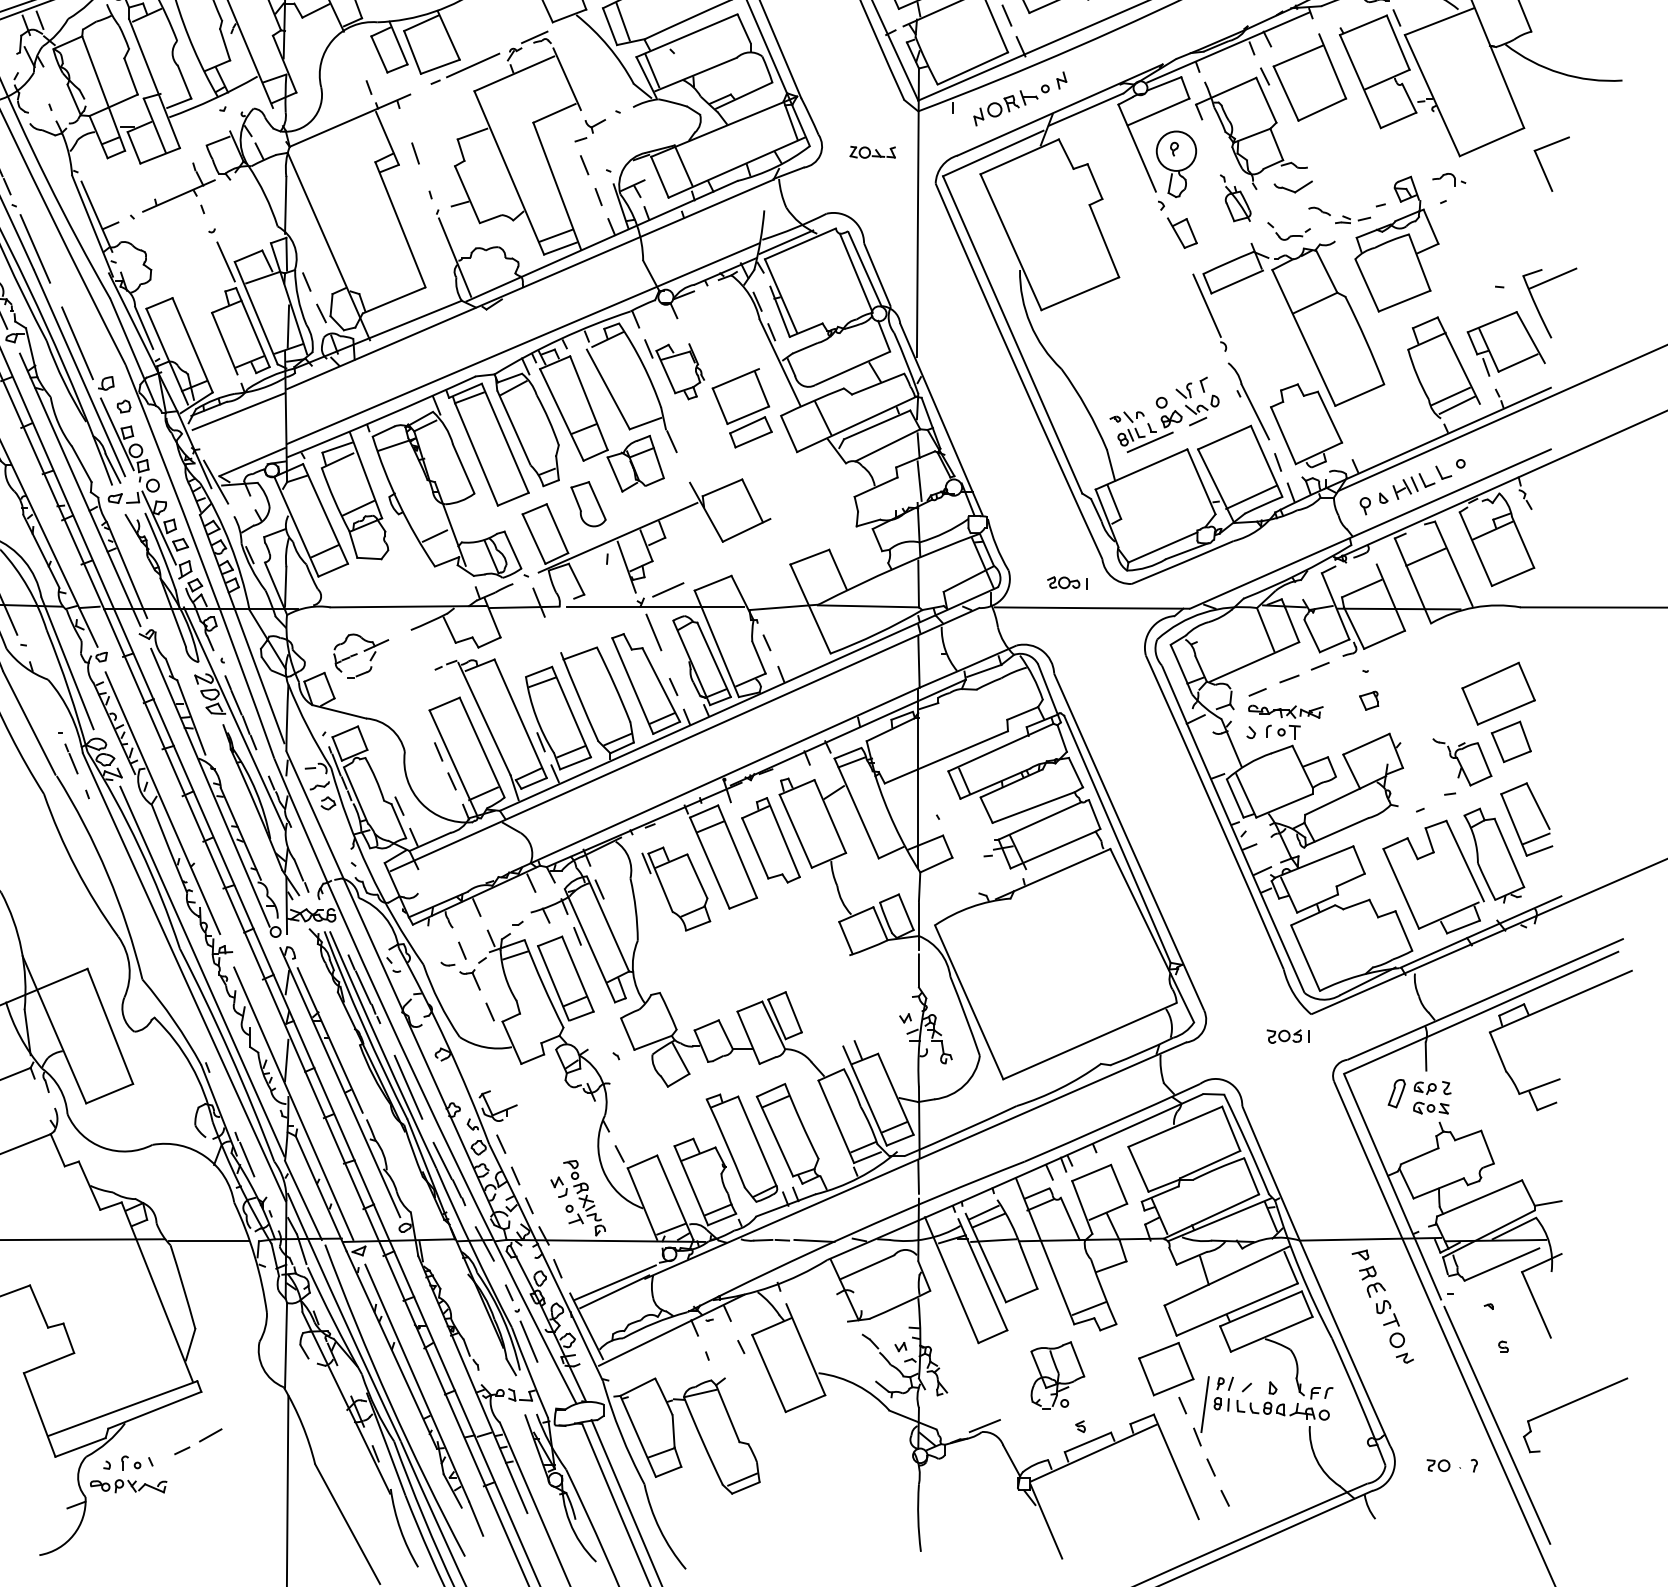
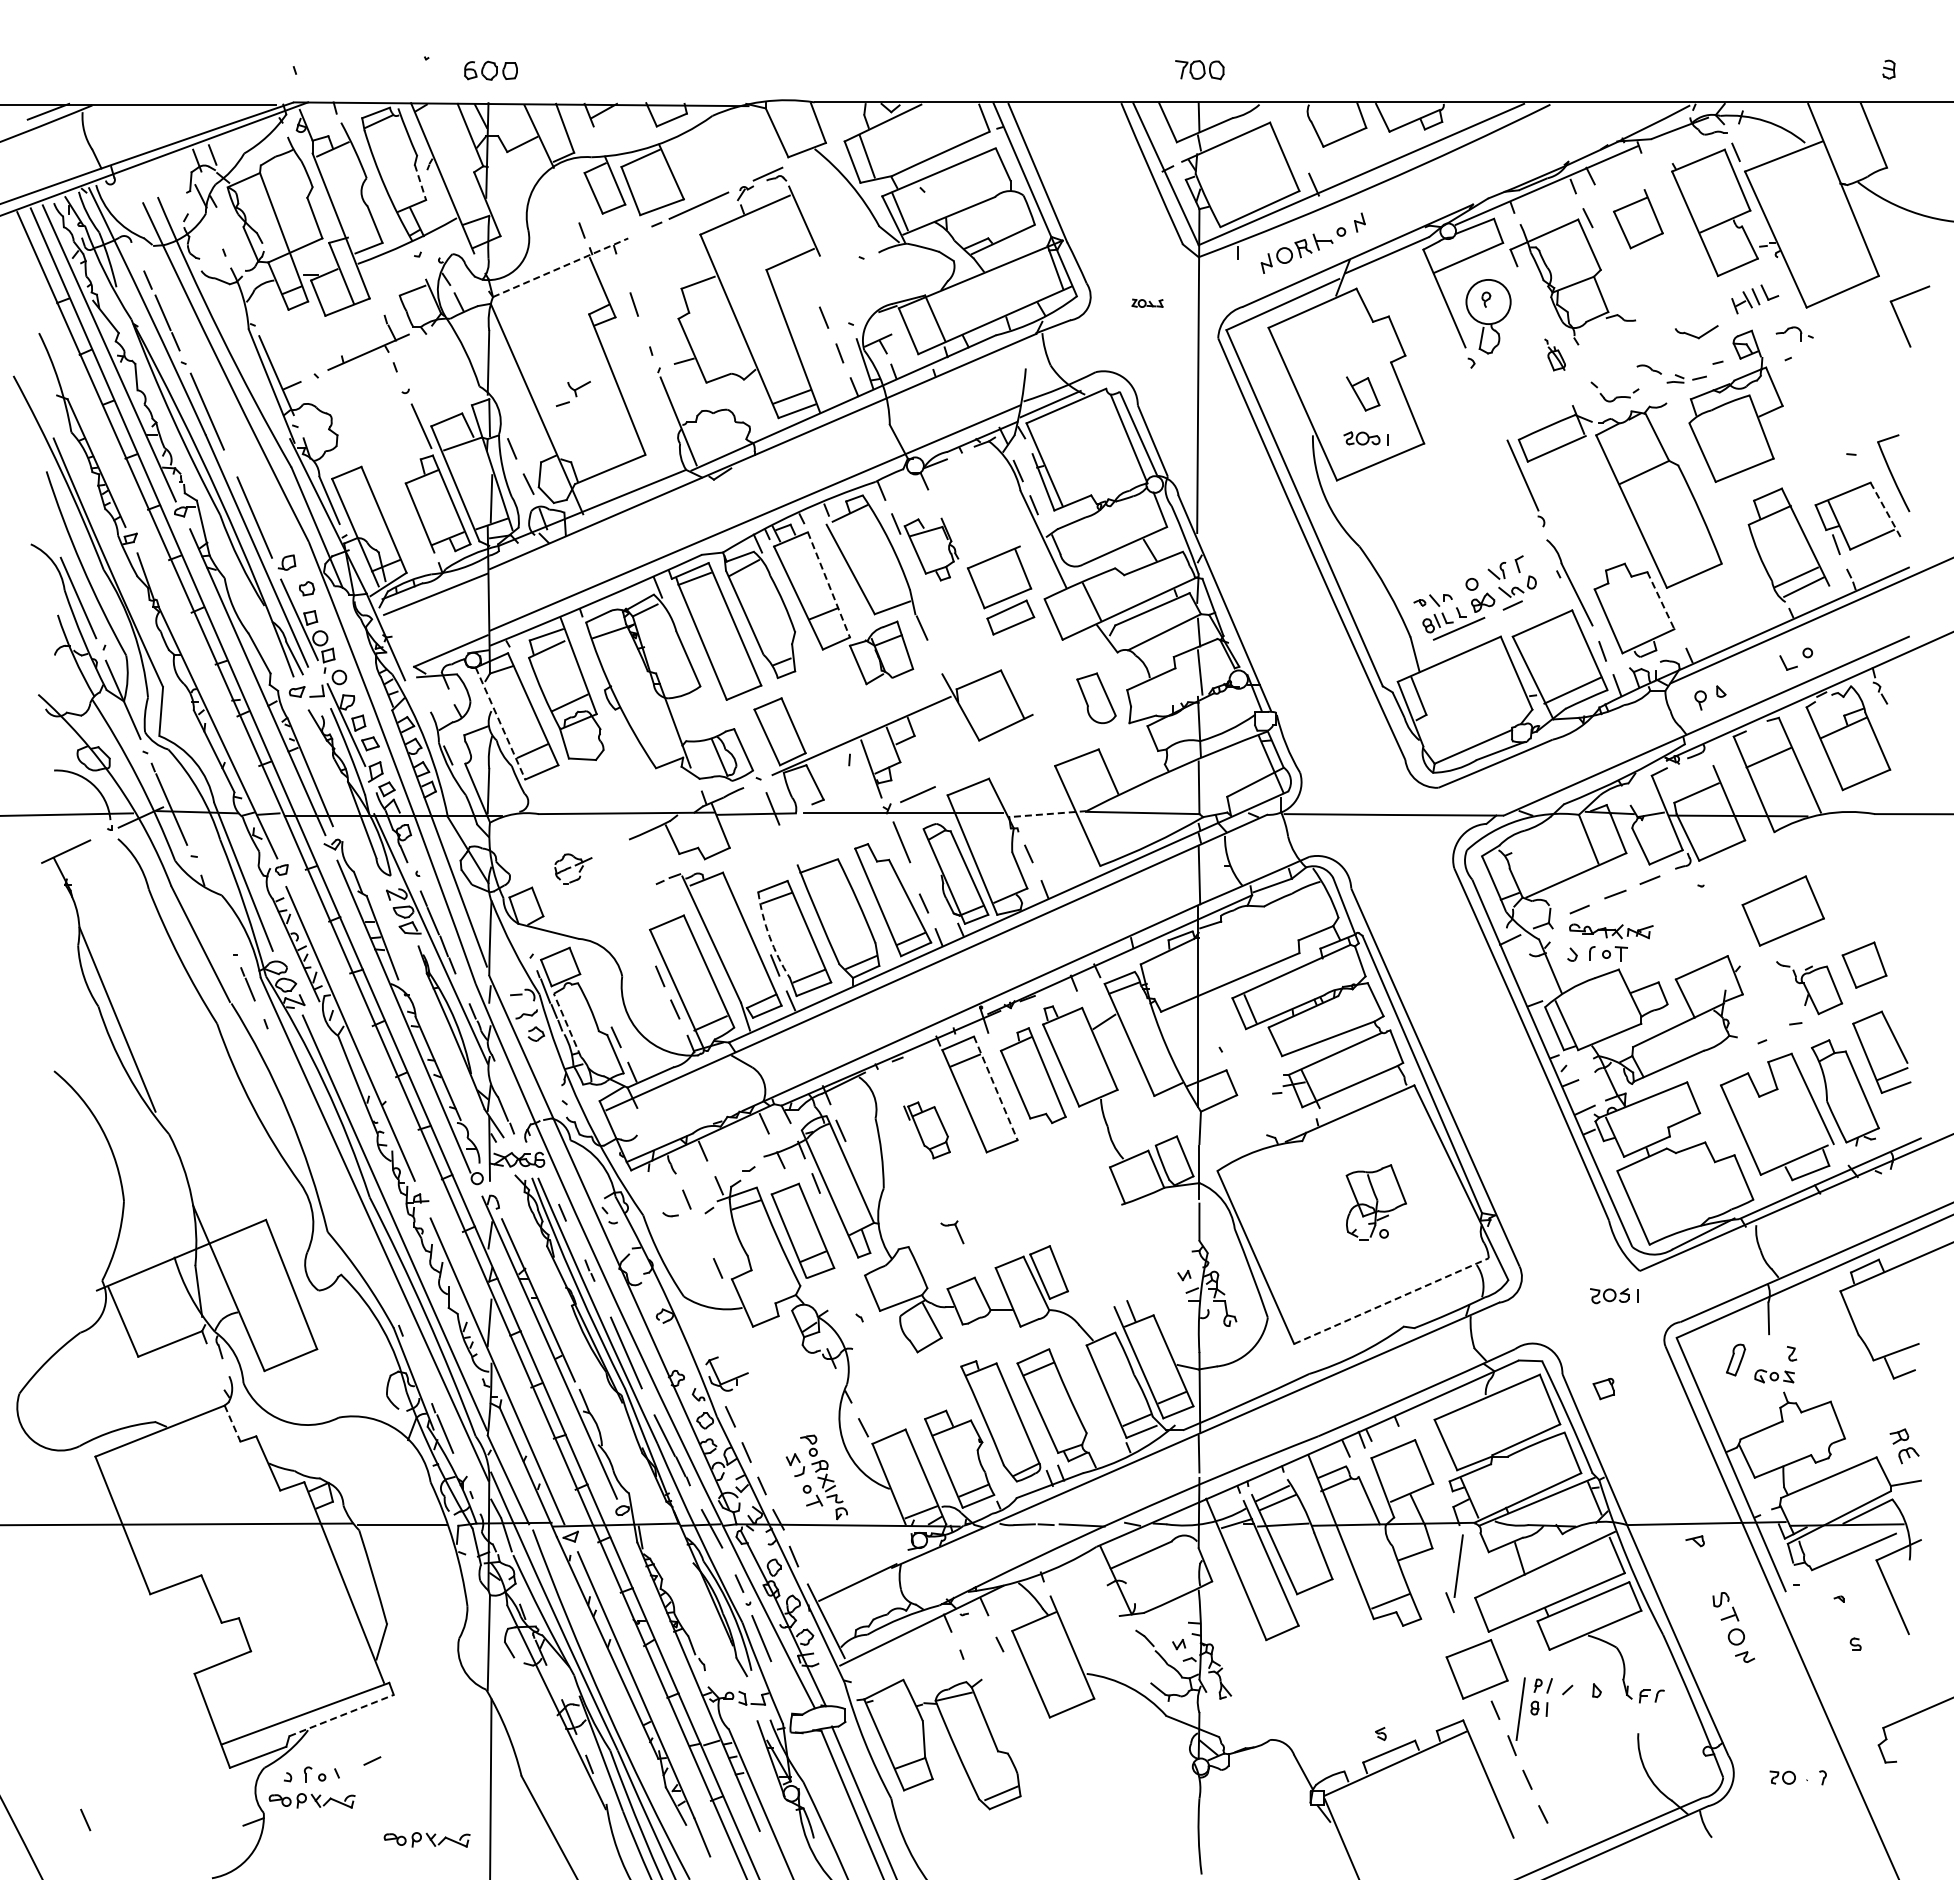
line: (1007, 15) -> (1298, 149), removed
line: (225, 44) -> (420, 182), solid -> dashed
part: (1310, 76) -> (1638, 218), size x0.6
line: (349, 120) -> (560, 267), solid -> dashed
part: (589, 130) -> (572, 393), moved
part: (872, 152) -> (1147, 303), size x0.6
part: (1293, 187) -> (1696, 332), moved
part: (1235, 197) -> (1554, 354), size x0.6
part: (1182, 232) -> (1363, 393), moved
line: (1552, 278) -> (1910, 444), removed
line: (1530, 337) -> (1886, 511), solid -> dashed
line: (588, 402) -> (828, 584), solid -> dashed
line: (1329, 417) -> (1660, 600), solid -> dashed
line: (215, 482) -> (409, 673), removed
part: (1414, 486) -> (1755, 299), moved
part: (588, 504) -> (1096, 698), moved
line: (296, 527) -> (500, 724), solid -> dashed
line: (434, 535) -> (655, 733), removed
part: (1066, 582) -> (1365, 438), moved
line: (784, 607) -> (1048, 814), solid -> dashed
part: (361, 655) -> (573, 868), size x0.6
part: (1497, 693) -> (1782, 910), moved
part: (1368, 701) -> (1603, 1389), moved
arc: (536, 716) -> (769, 936), solid -> dashed
line: (356, 794) -> (567, 1024), solid -> dashed
line: (737, 851) -> (995, 1088), solid -> dashed
part: (675, 889) -> (926, 1130), size x0.6
part: (470, 980) -> (952, 1232), moved
line: (363, 987) -> (575, 1240), removed
line: (1090, 1040) -> (1391, 1300), solid -> dashed
part: (1424, 1087) -> (1767, 1353), removed
line: (57, 1150) -> (232, 1423), solid -> dashed
line: (615, 1281) -> (858, 1571), removed
part: (1372, 1281) -> (1904, 1446), moved
part: (1146, 1283) -> (1454, 1573), added
part: (1057, 1375) -> (1375, 1202), moved
line: (155, 1410) -> (342, 1715), solid -> dashed
part: (1283, 1410) -> (1608, 1715), removed
line: (1497, 1425) -> (1848, 1732), removed
line: (984, 1426) -> (1273, 1733), removed
line: (210, 1435) -> (404, 1743), removed
part: (230, 1520) -> (426, 1839), added

